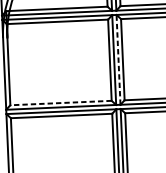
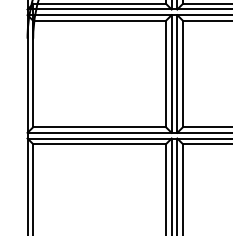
line: (118, 60) -> (177, 74), dashed -> solid
line: (60, 103) -> (99, 127), dashed -> solid

